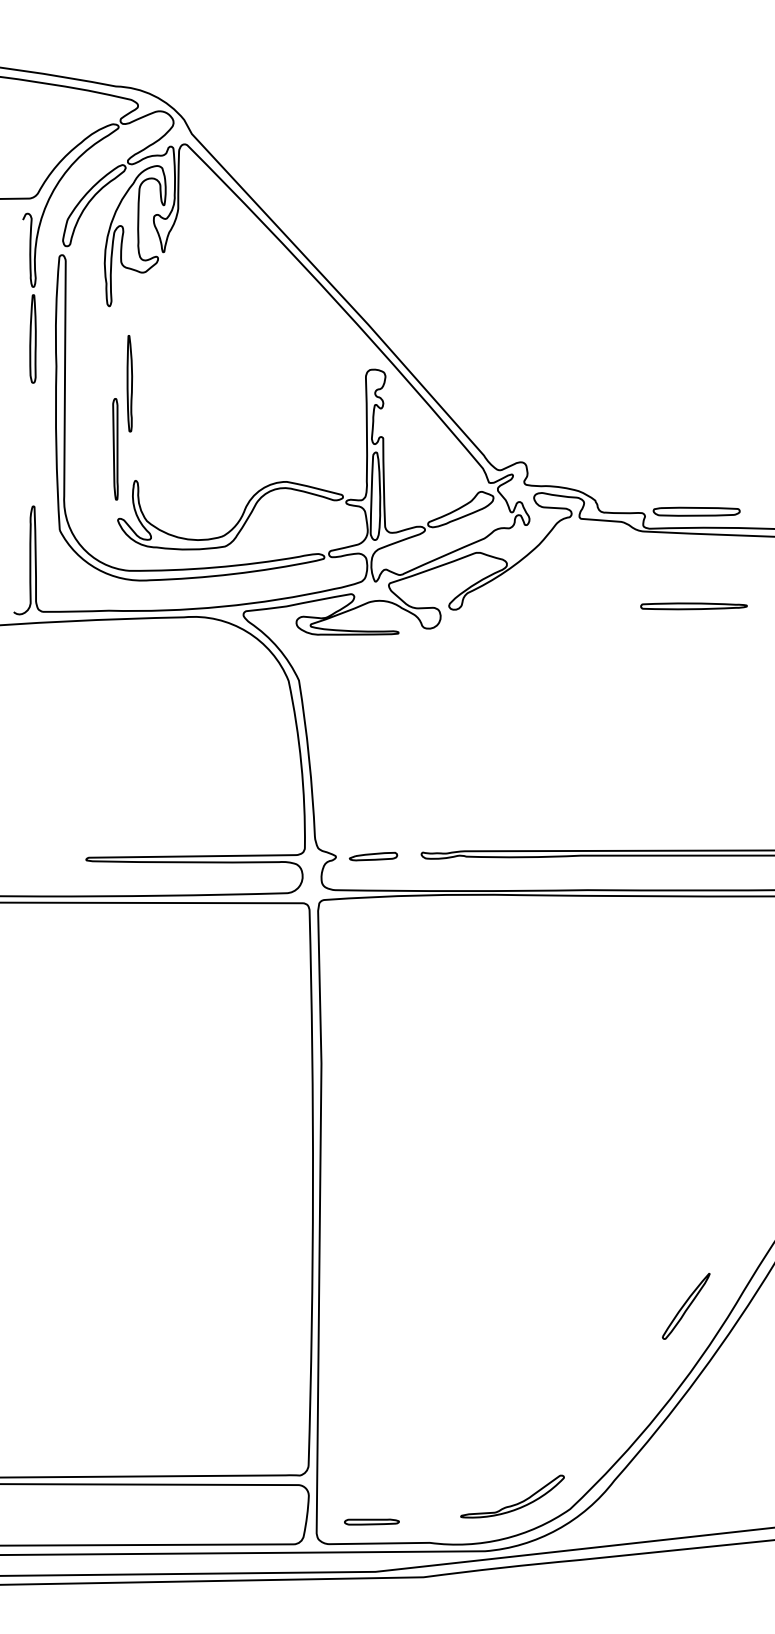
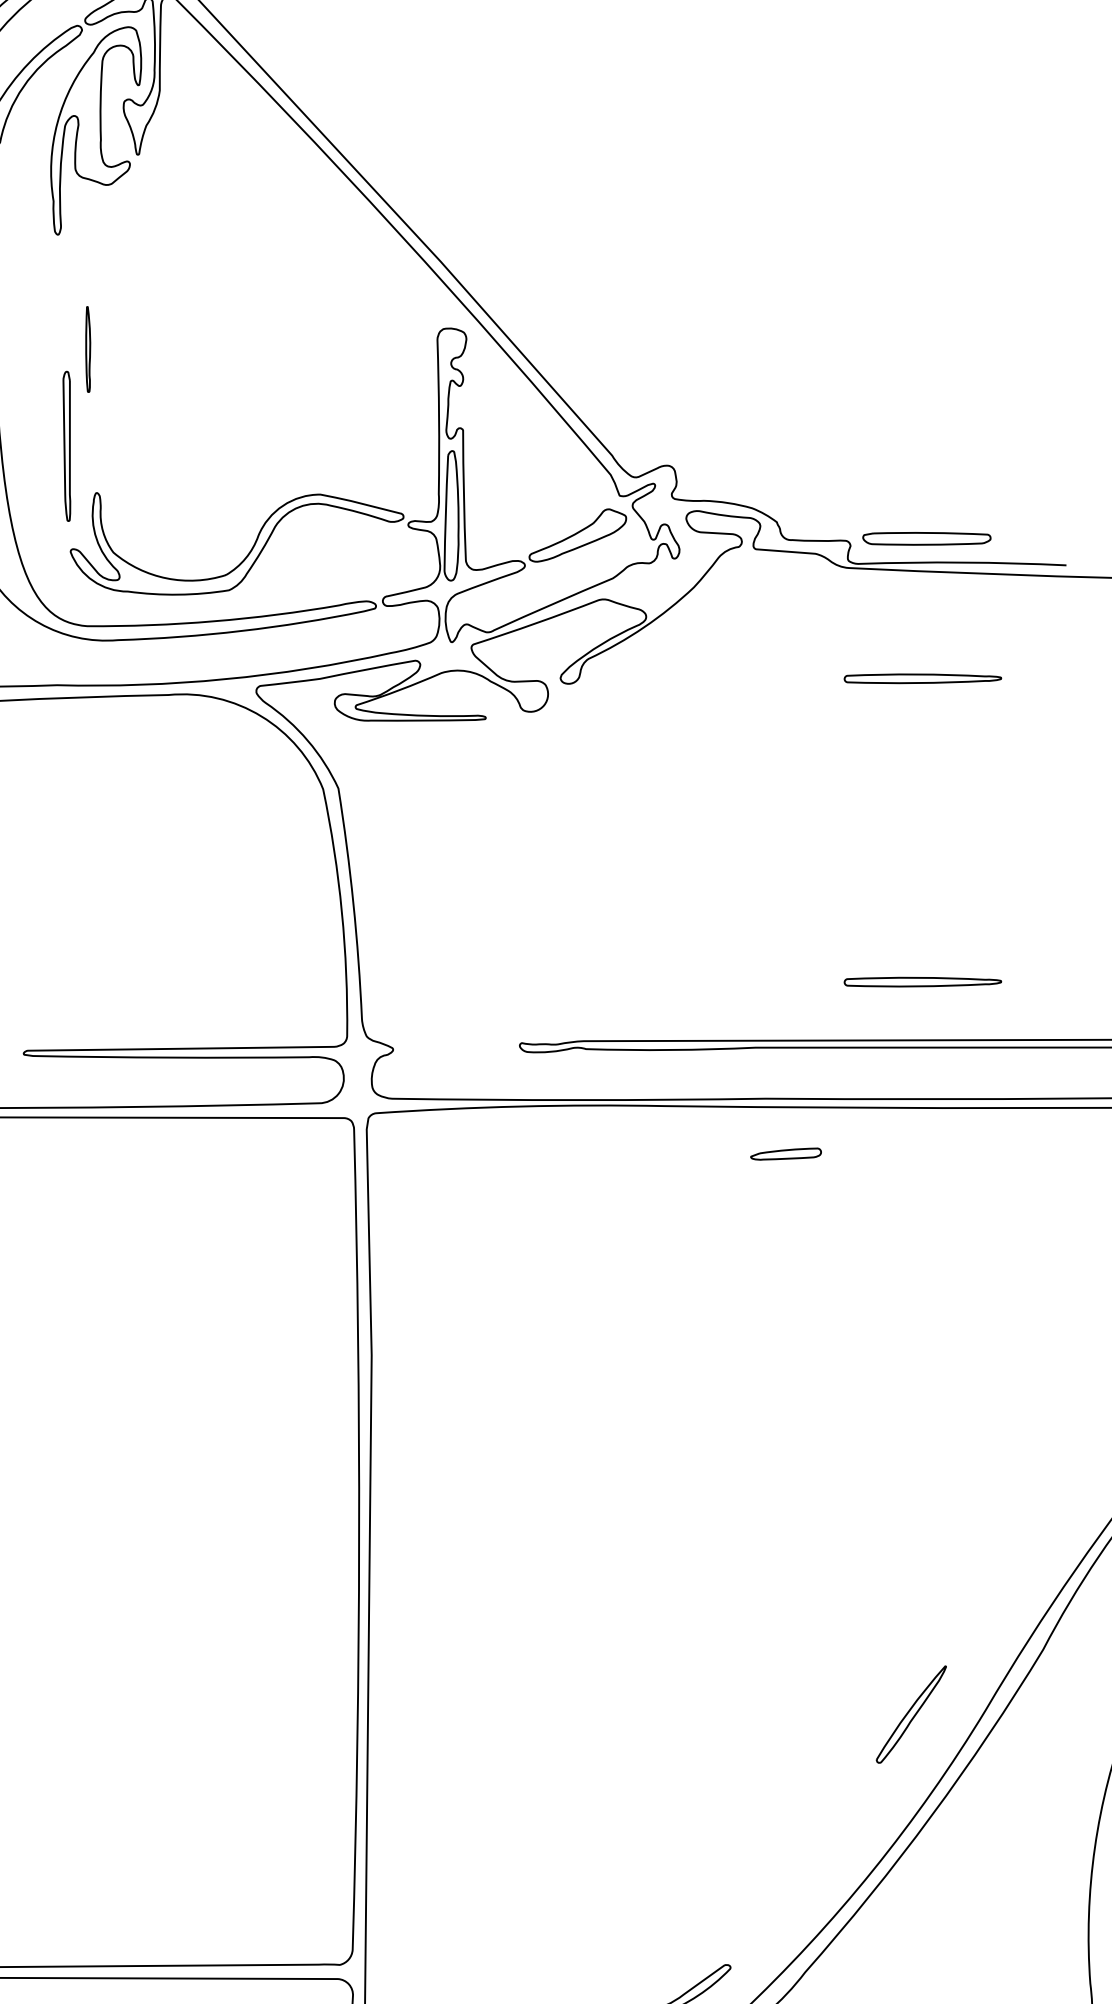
part: (129, 383) -> (87, 349), size x0.6
part: (693, 811) -> (922, 982), added
part: (373, 856) -> (786, 1153), moved

